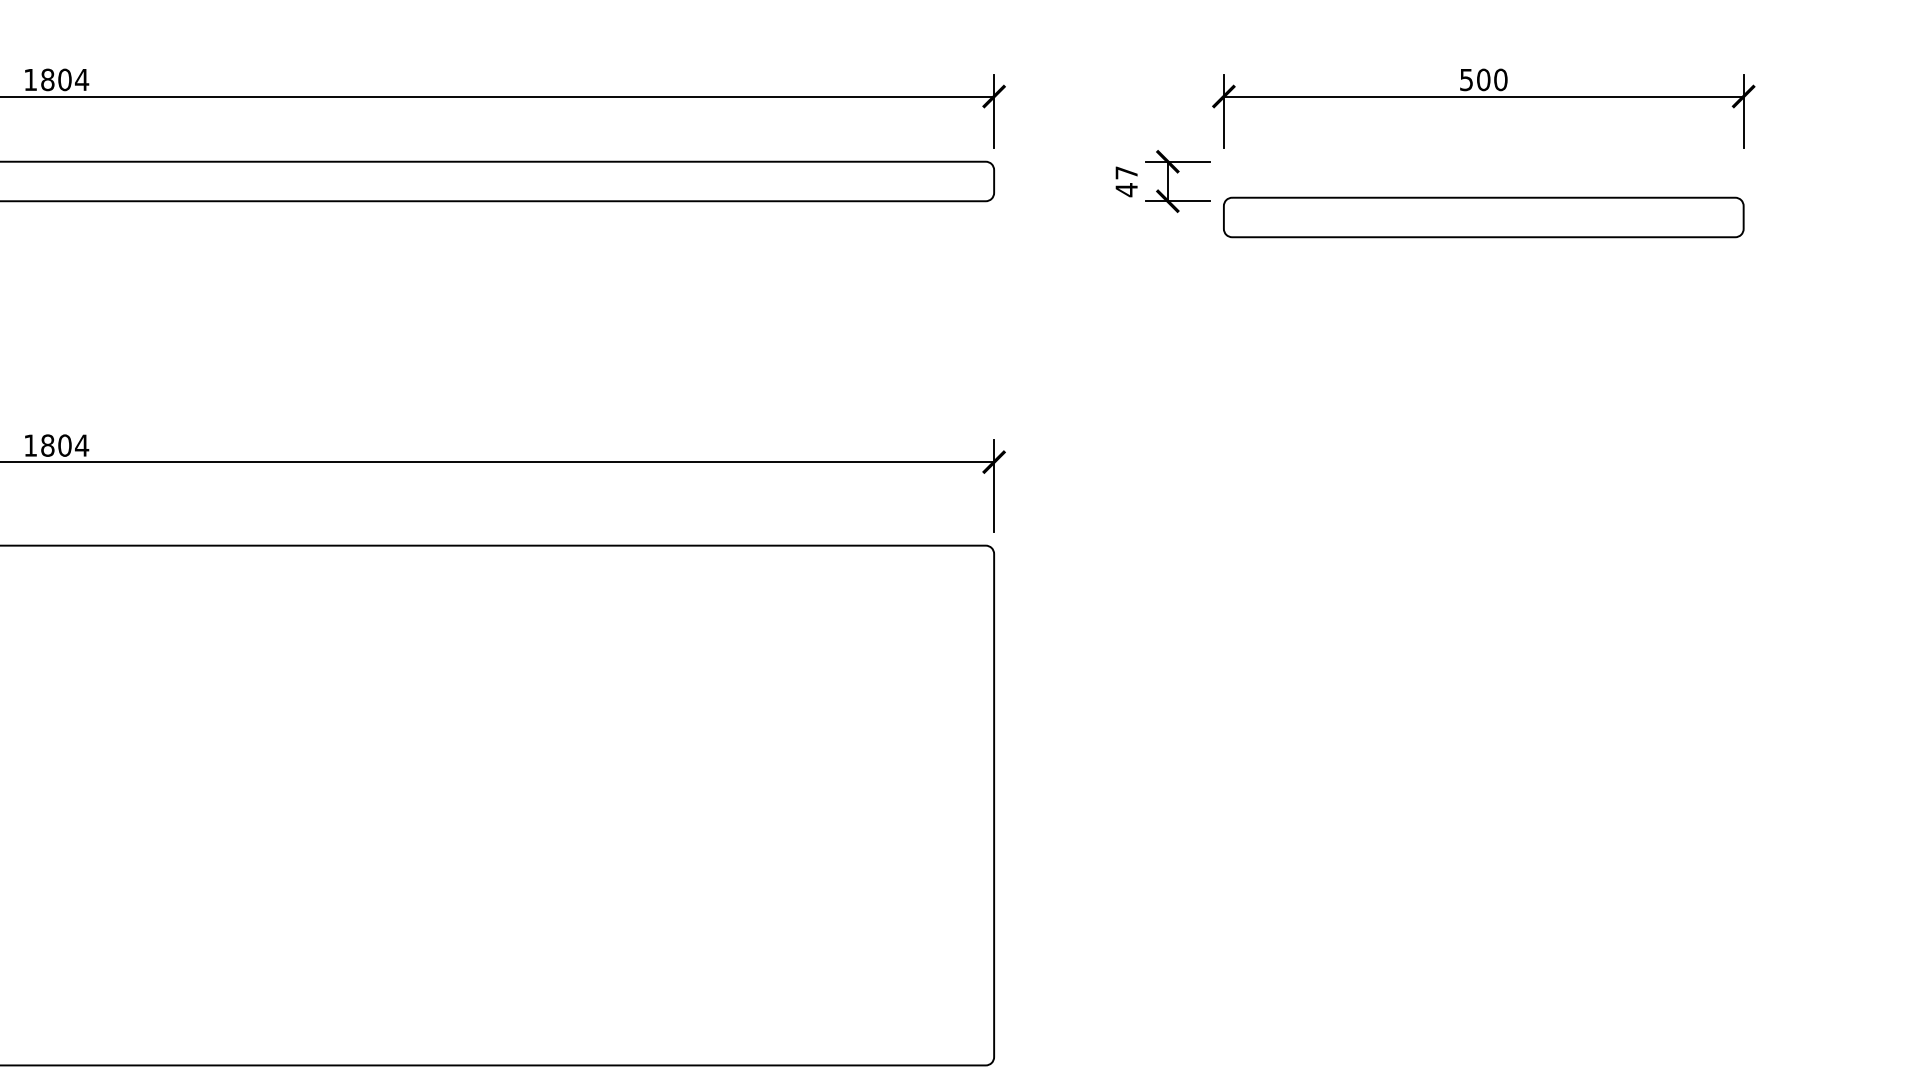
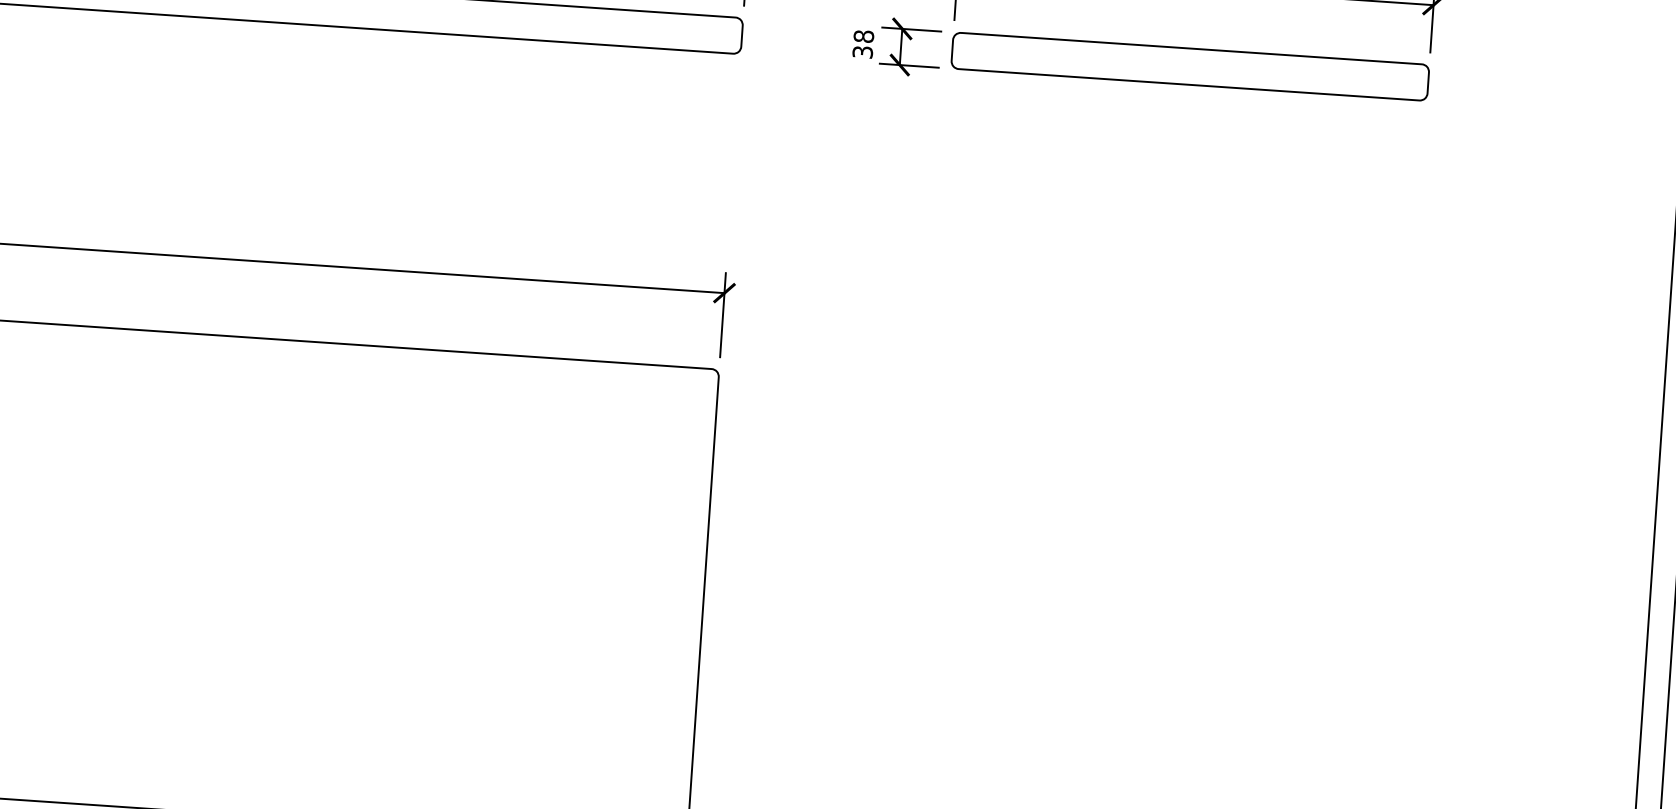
text: (1126, 181) -> (863, 44), 47 -> 38
part: (1483, 217) -> (1190, 66), moved

